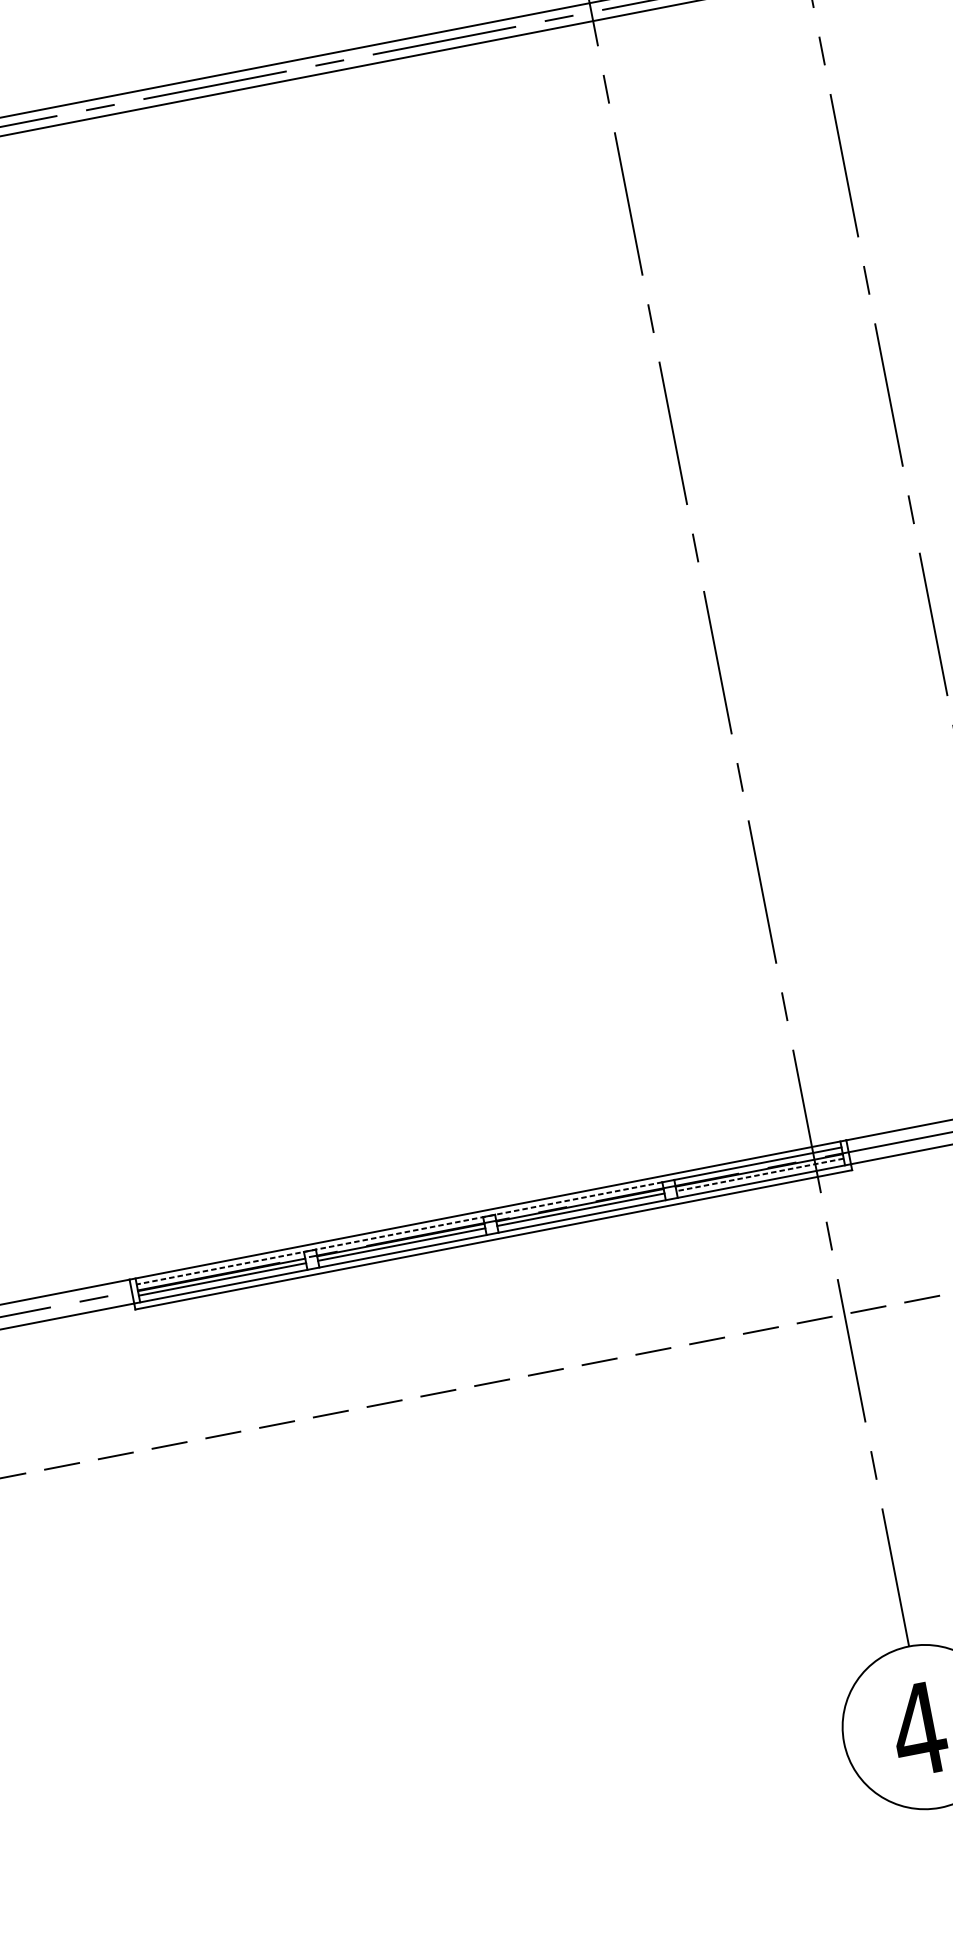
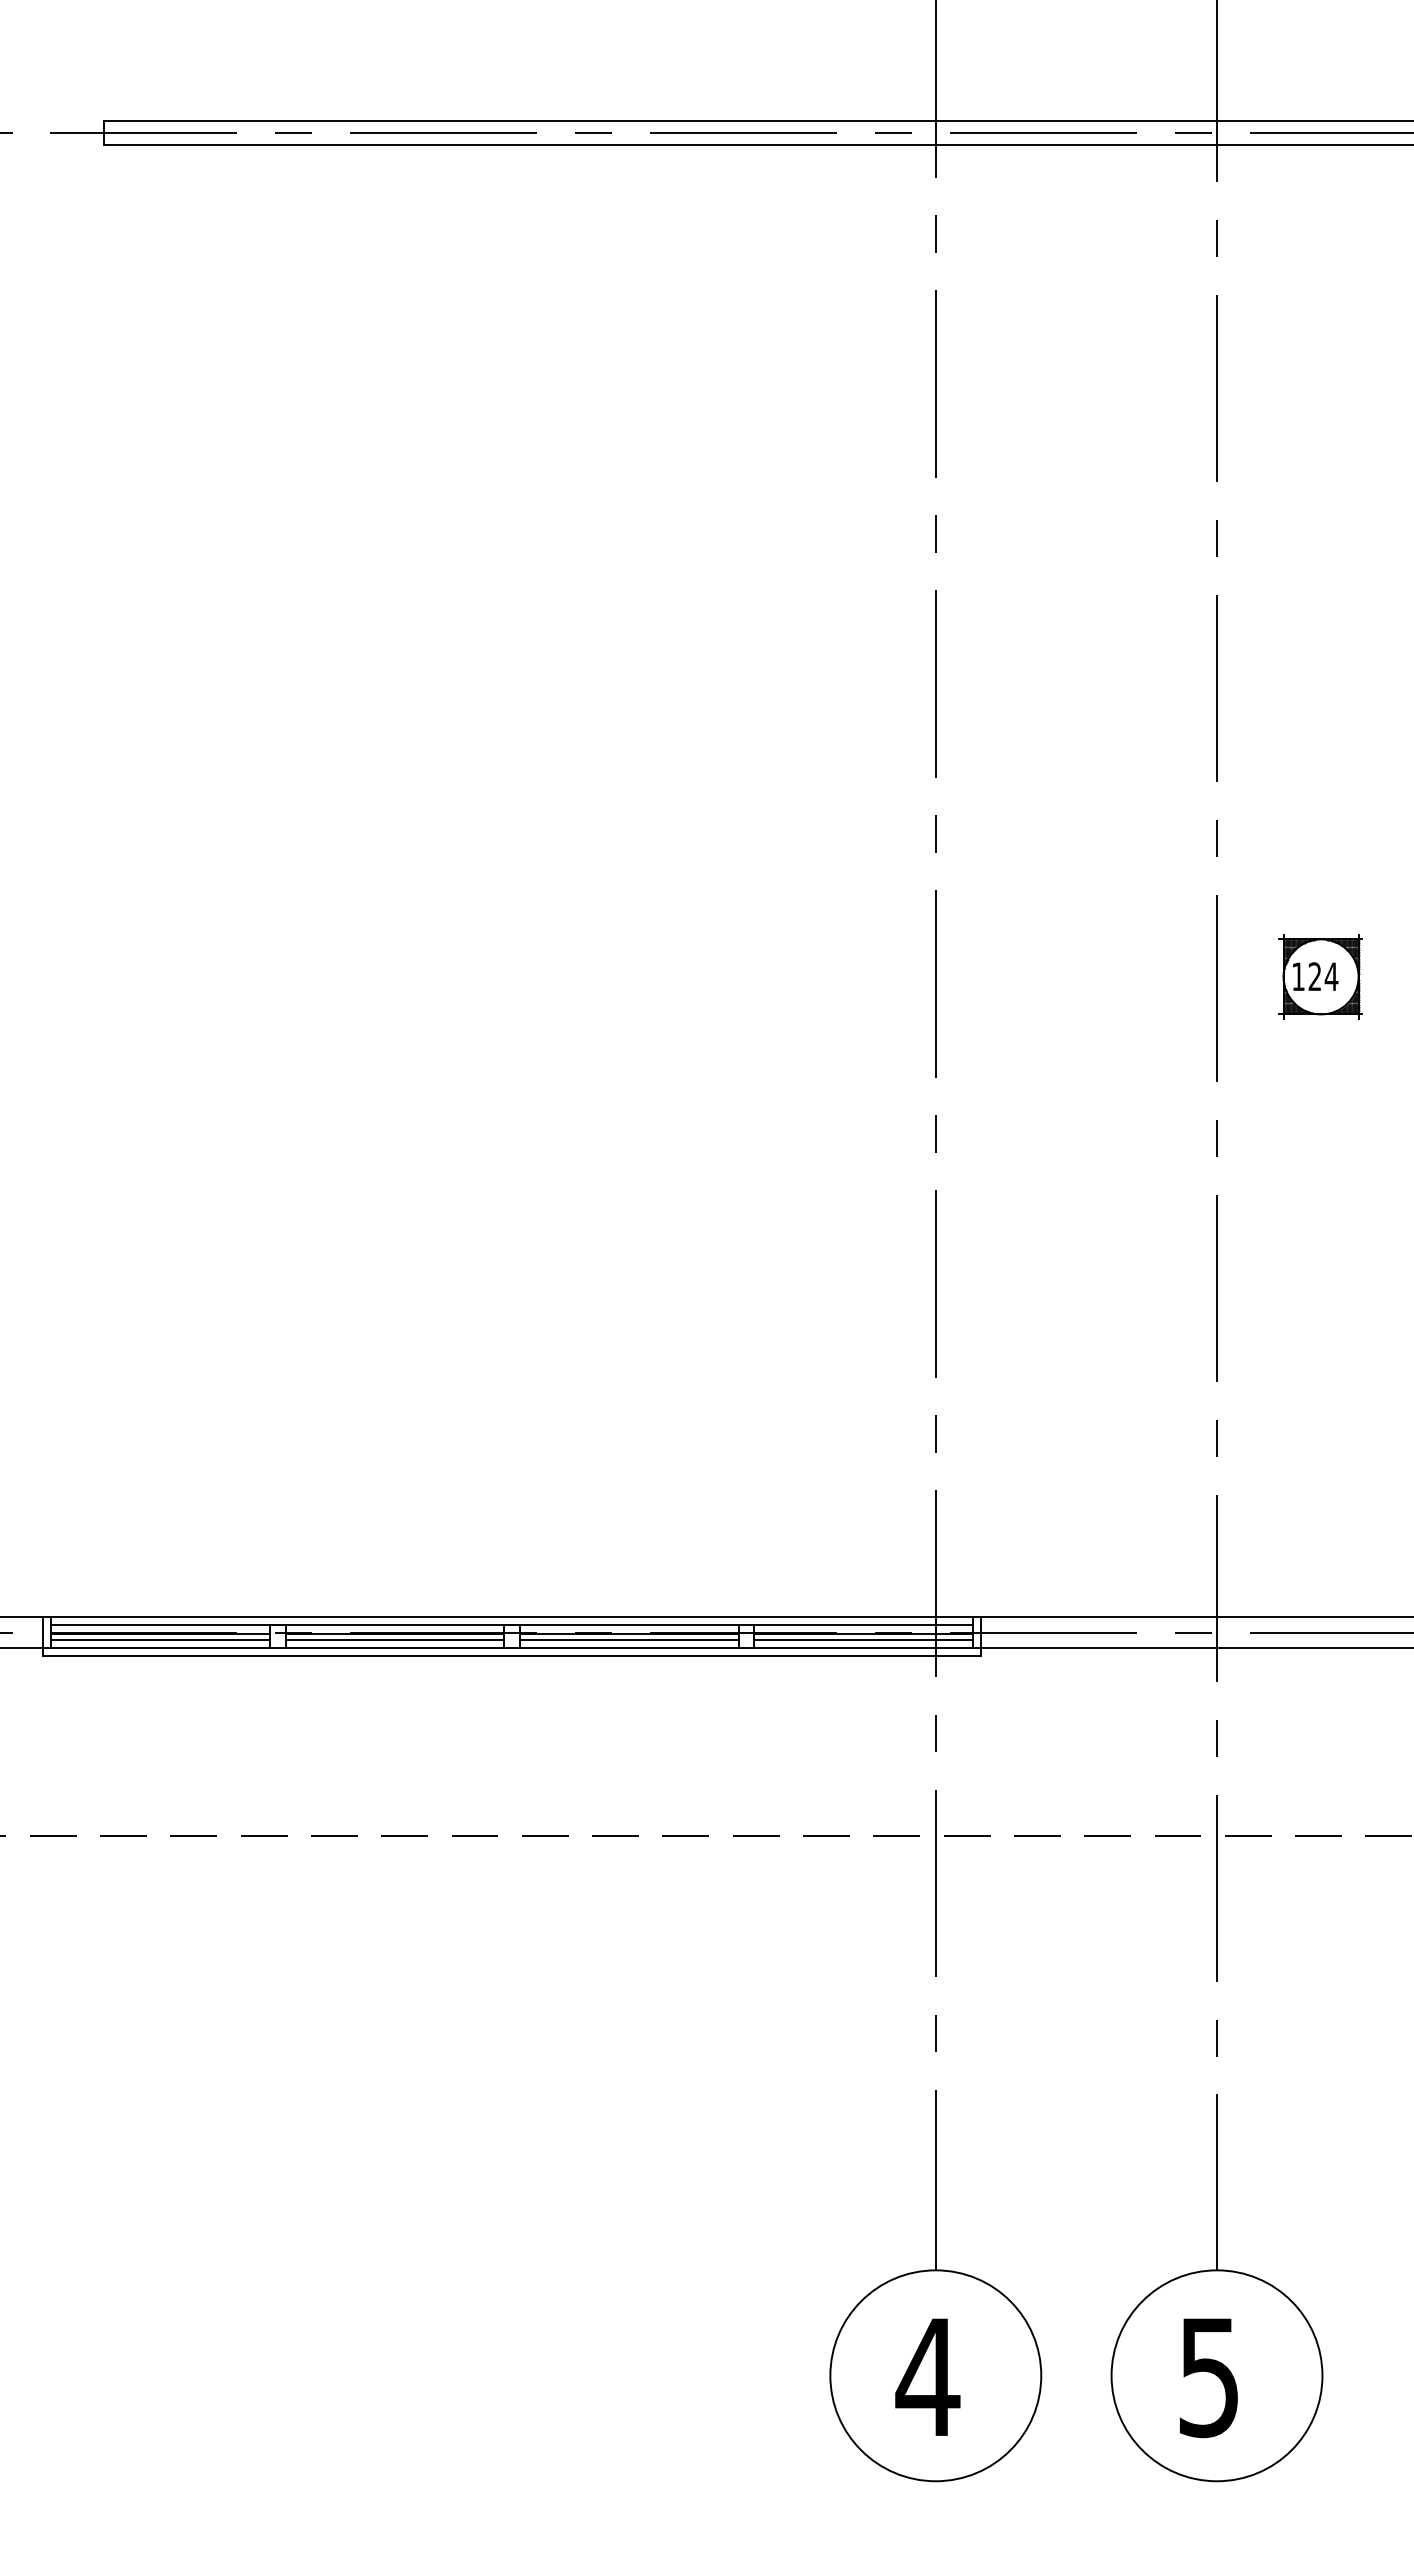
line: (760, 1174) -> (863, 1639), dashed -> solid
line: (399, 1233) -> (394, 1625), dashed -> solid

